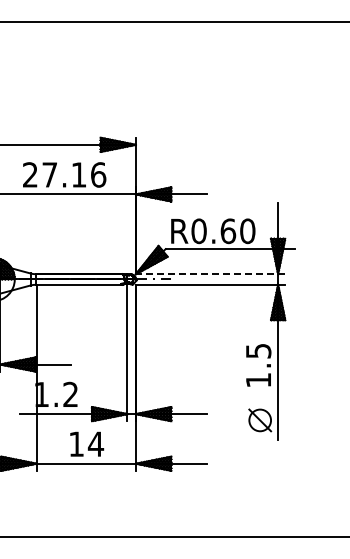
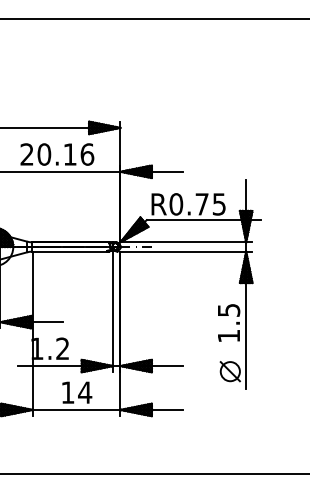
text: (49, 174) -> (44, 154), 27.16 -> 20.16
text: (237, 231) -> (210, 204), R0.60 -> R0.75
line: (210, 274) -> (186, 242), dashed -> solid

